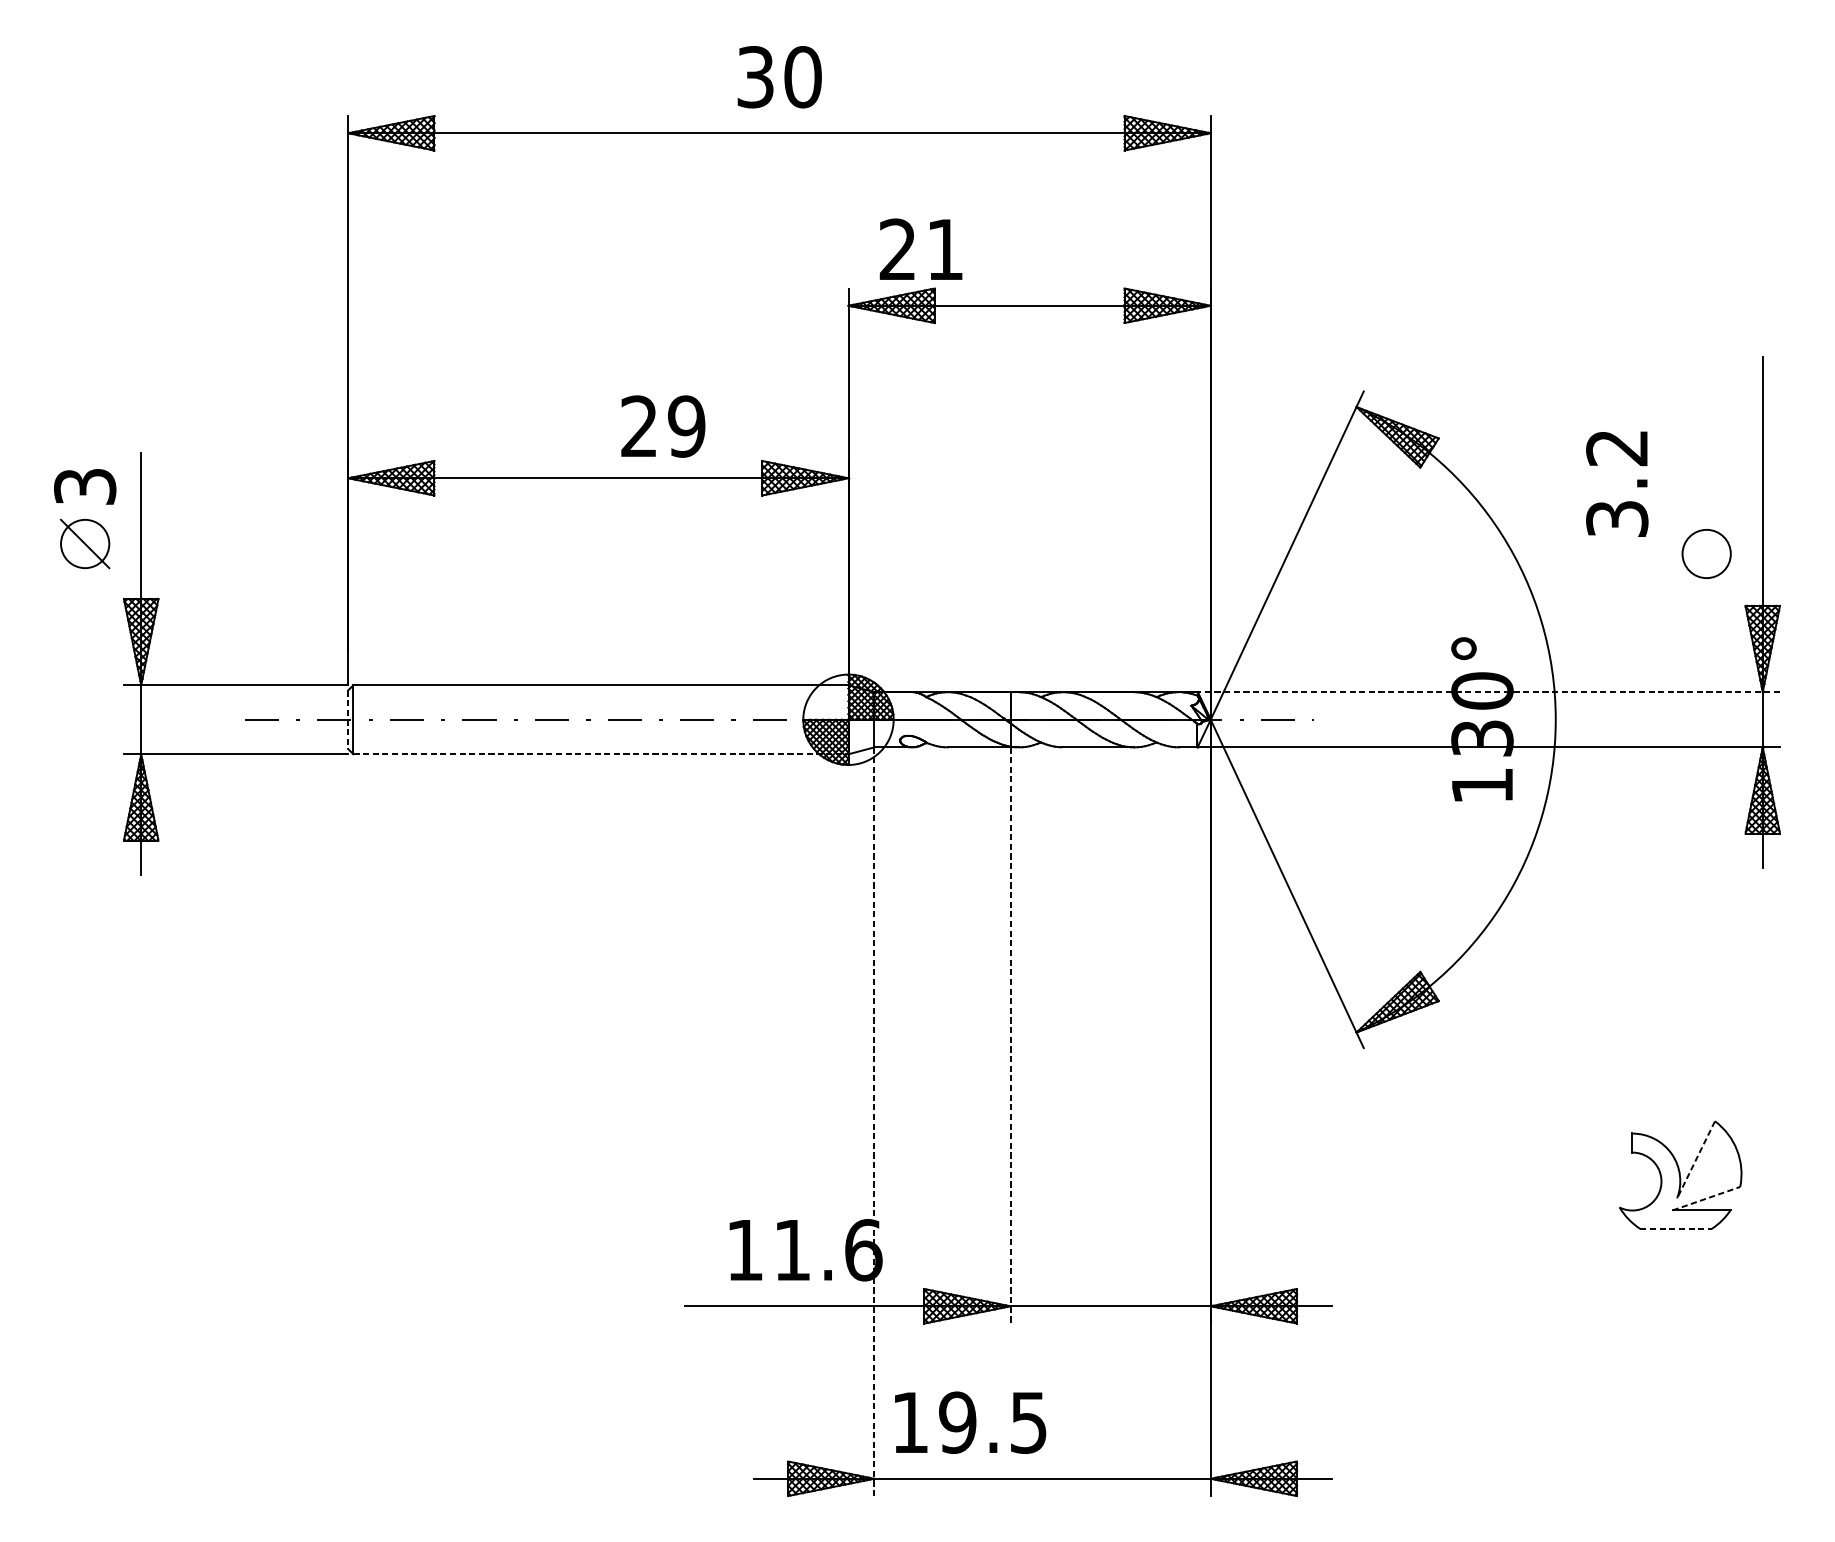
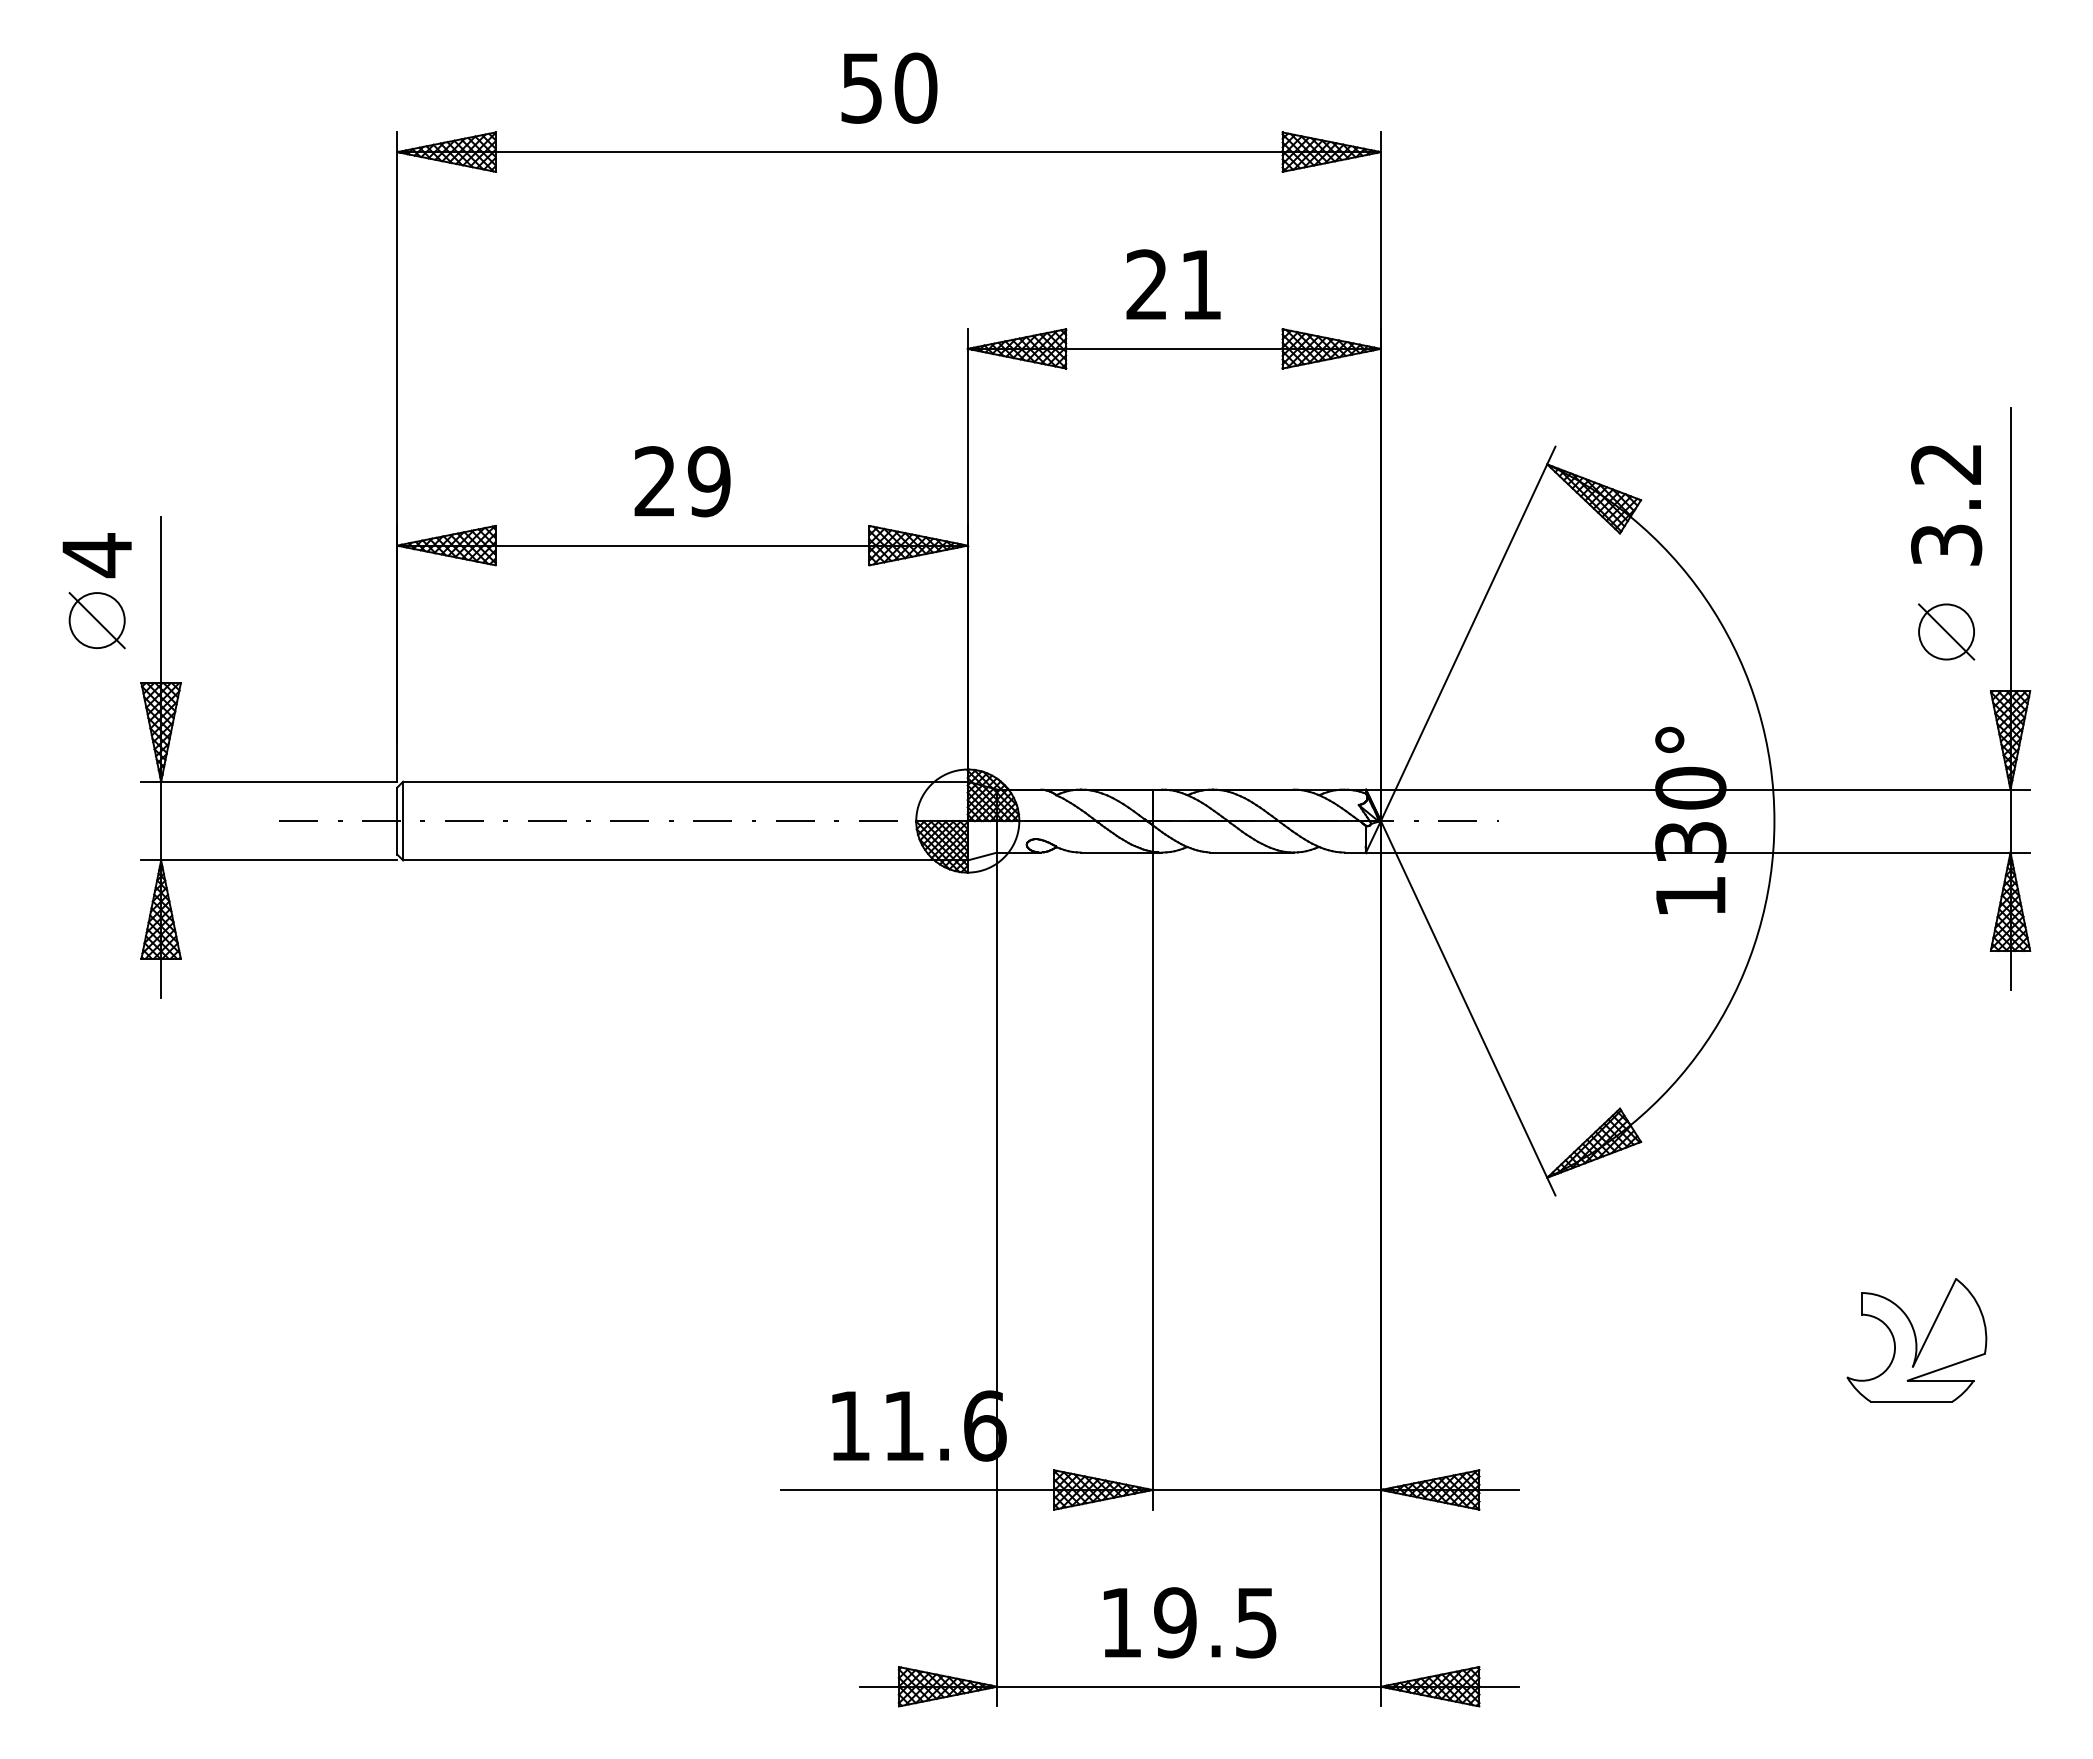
text: (756, 76) -> (862, 87), 30 -> 50
text: (921, 249) -> (1173, 284), moved
text: (663, 426) -> (682, 481), moved
text: (1617, 484) -> (1946, 505), moved
text: (84, 486) -> (96, 555), 3 -> 4
line: (1706, 553) -> (1946, 631), added
line: (1488, 692) -> (1697, 789), dashed -> solid
line: (348, 720) -> (397, 821), dashed -> solid
line: (600, 754) -> (685, 860), dashed -> solid
line: (1010, 1035) -> (1152, 1181), dashed -> solid
line: (874, 1121) -> (997, 1279), dashed -> solid
line: (1696, 1159) -> (1934, 1322), dashed -> solid
line: (1706, 1198) -> (1946, 1367), dashed -> solid
line: (1675, 1228) -> (1911, 1401), dashed -> solid
text: (970, 1422) -> (1190, 1622), moved

